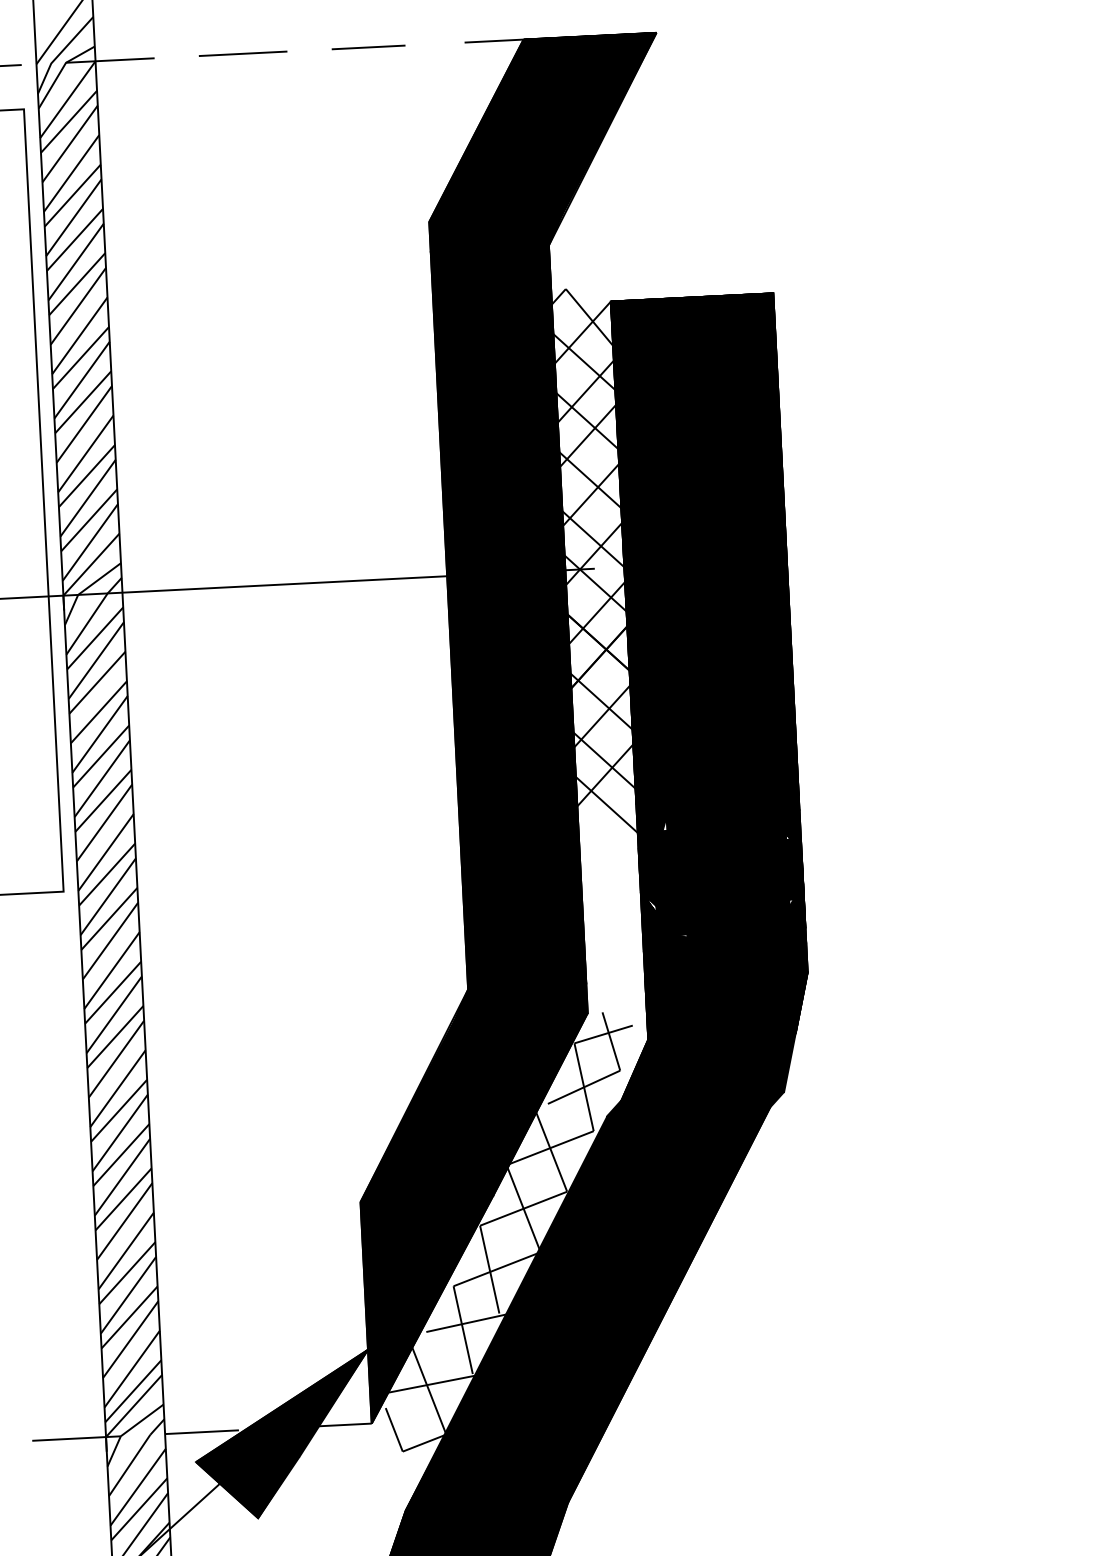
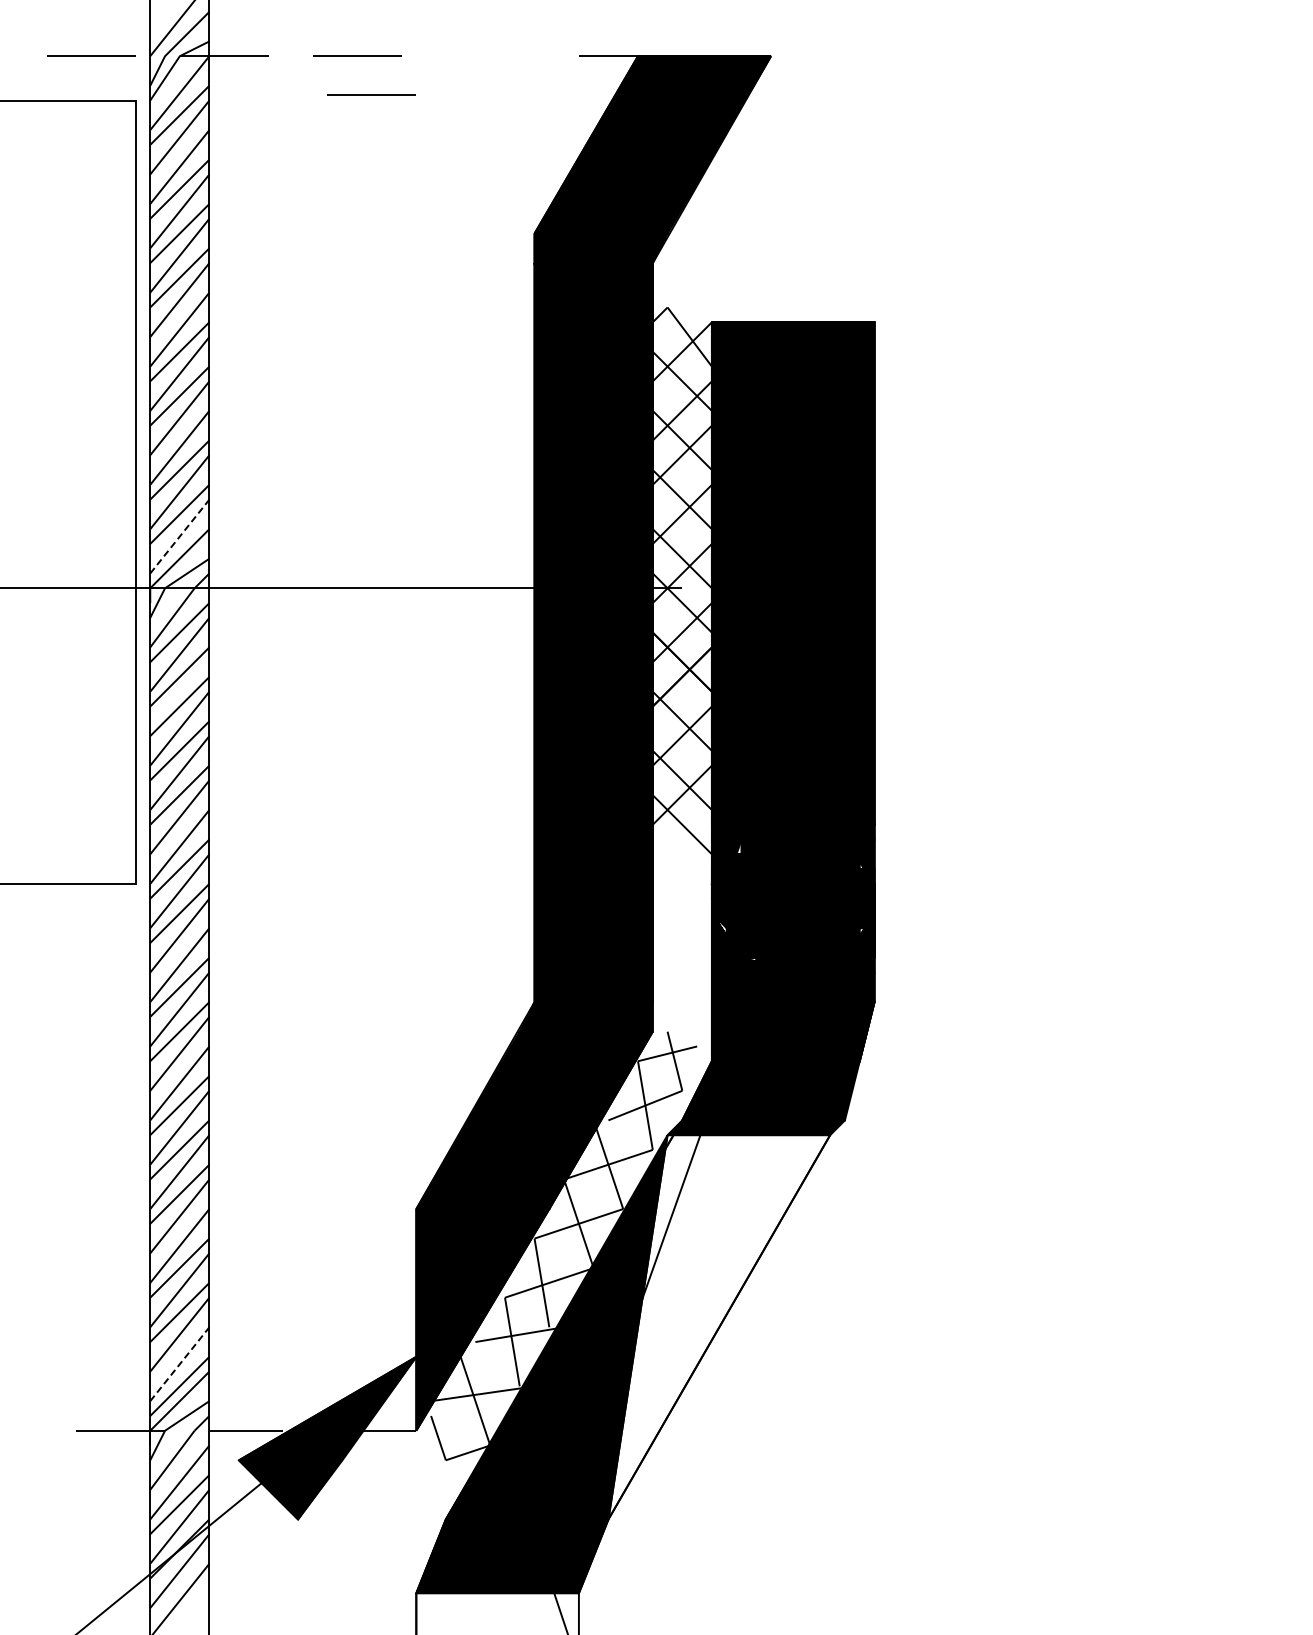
line: (368, 46) -> (482, 55), removed
line: (259, 91) -> (371, 94), added
line: (90, 542) -> (180, 536), solid -> dashed
fill: (669, 1305) -> (719, 1327), removed
line: (132, 1368) -> (180, 1363), solid -> dashed

